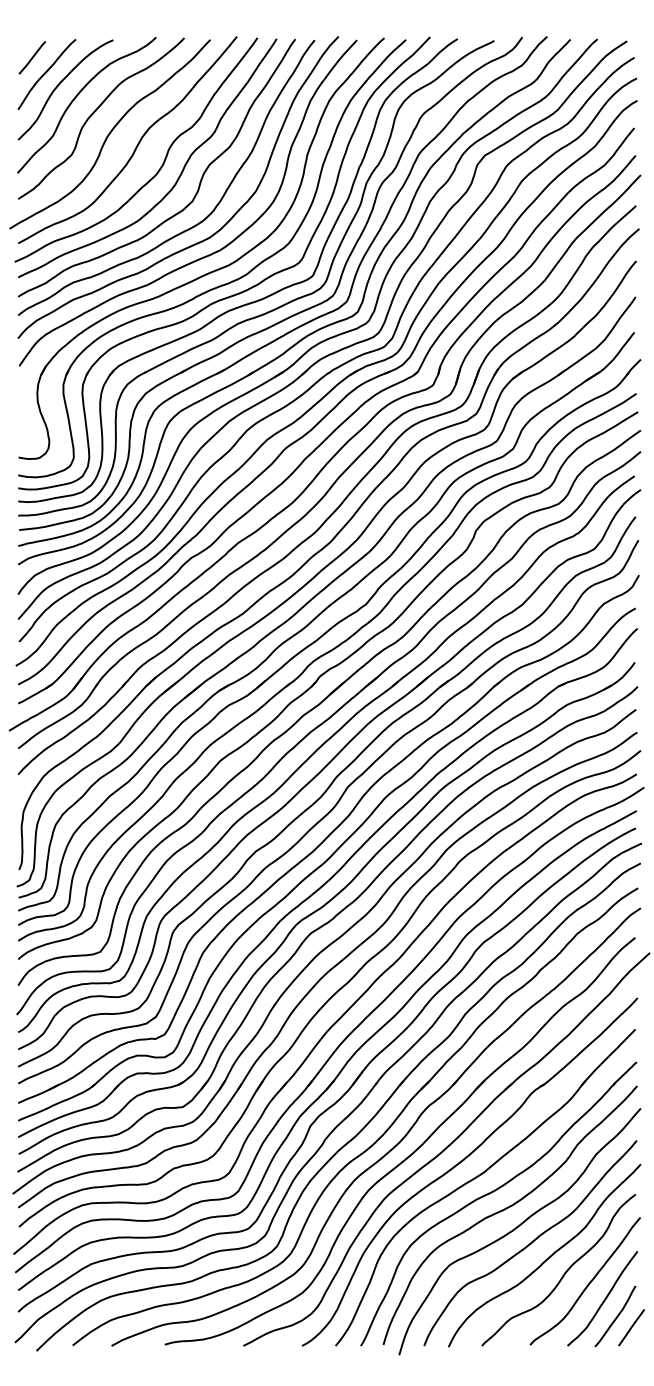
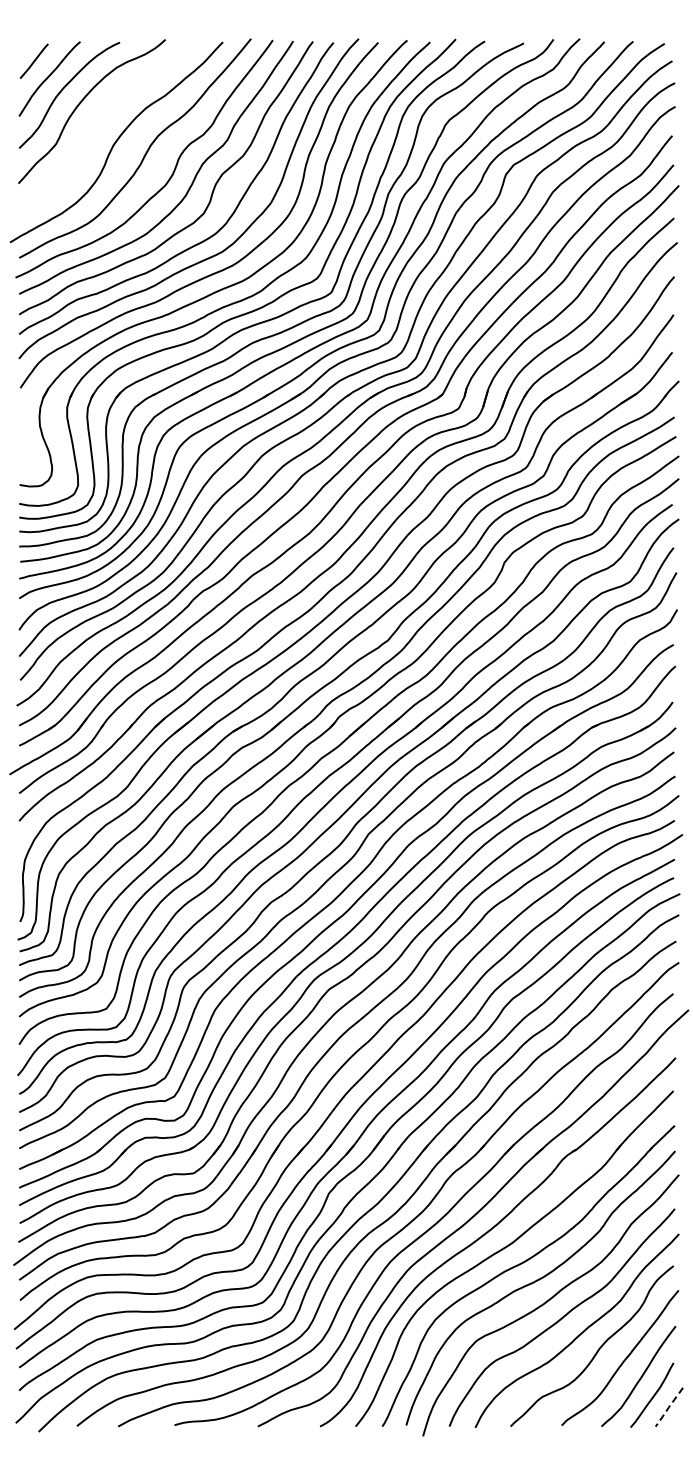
curve: (95, 111) -> (101, 118), removed
line: (631, 1327) -> (669, 1407), solid -> dashed

